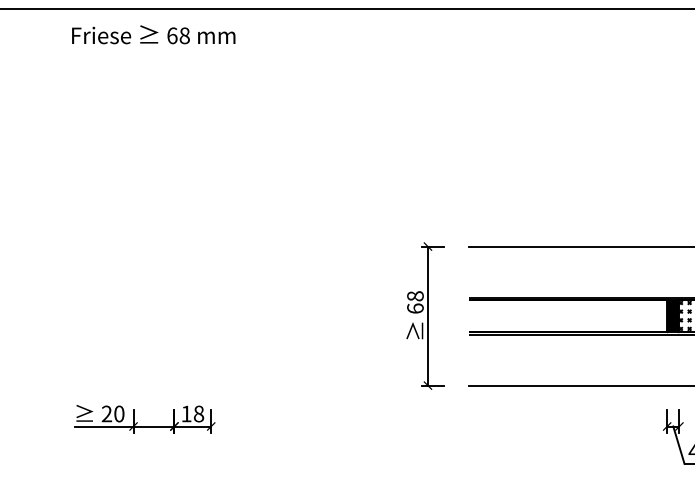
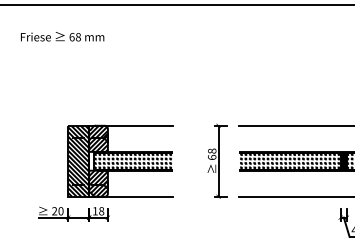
text: (153, 34) -> (62, 36), moved
part: (235, 314) -> (120, 160), added
hatch: (566, 314) -> (289, 160), added

